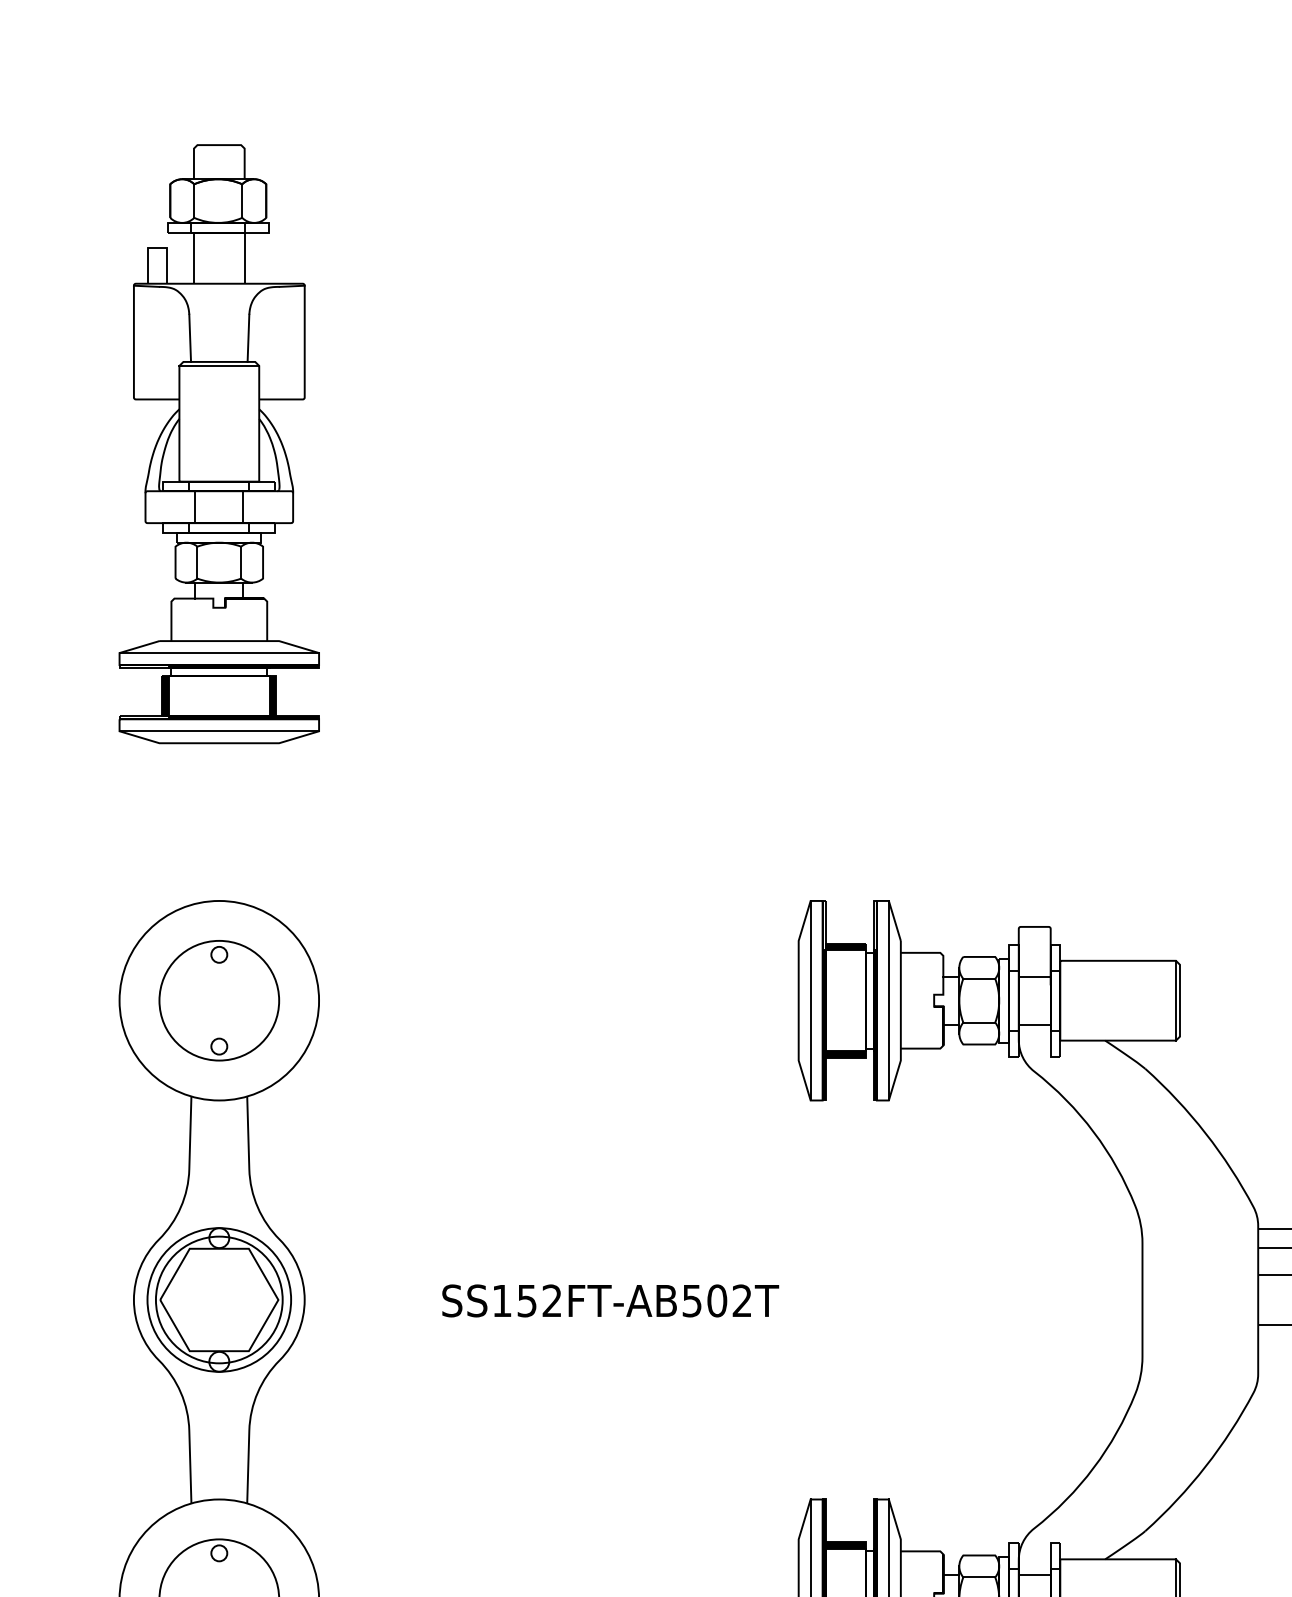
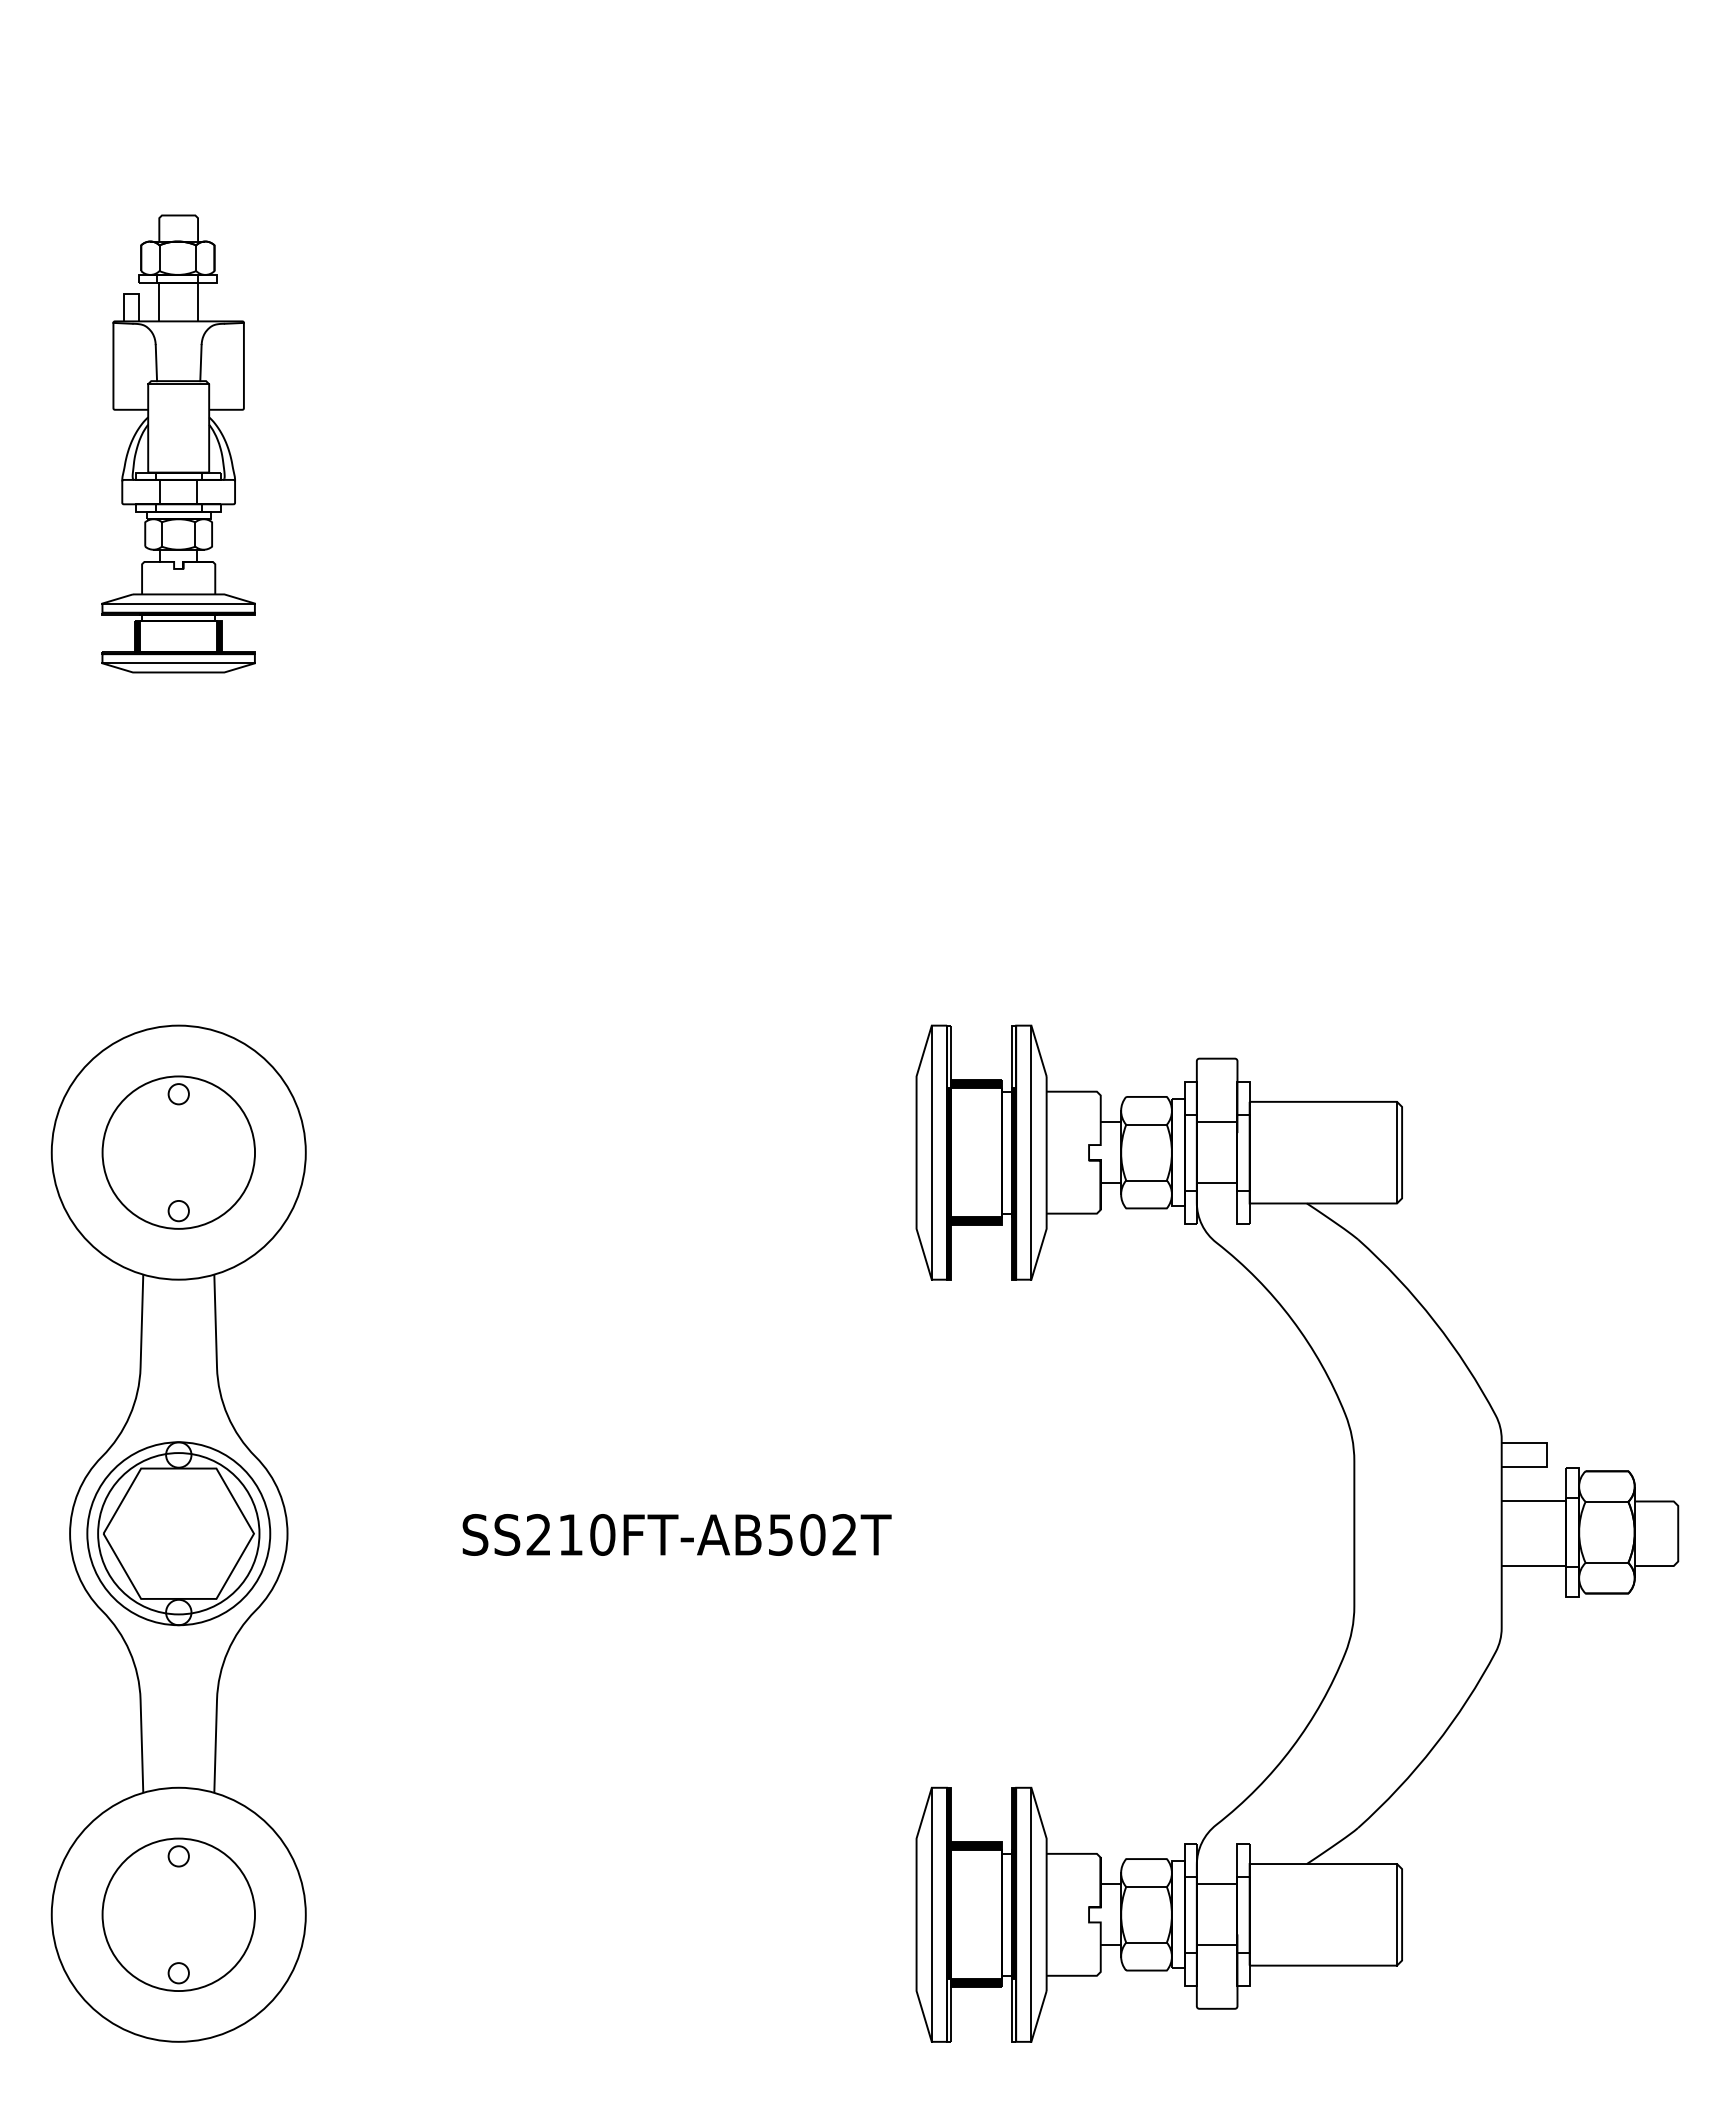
part: (219, 443) -> (178, 443), size x0.6
text: (526, 1300) -> (570, 1534), SS152FT-AB502T -> SS210FT-AB502T

